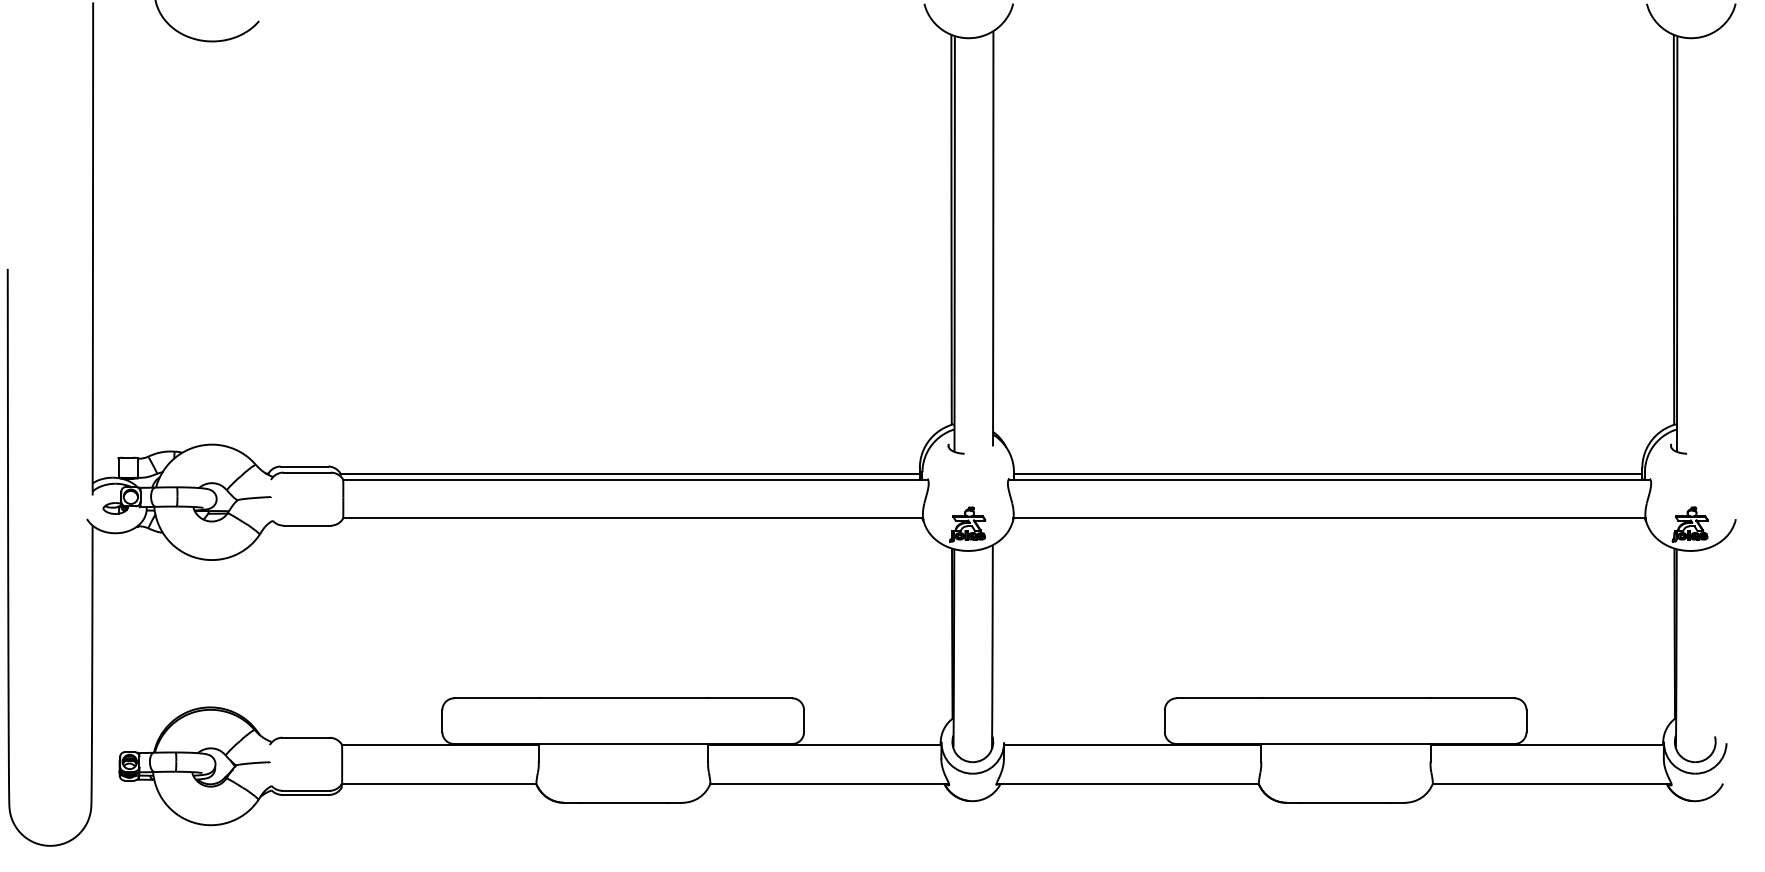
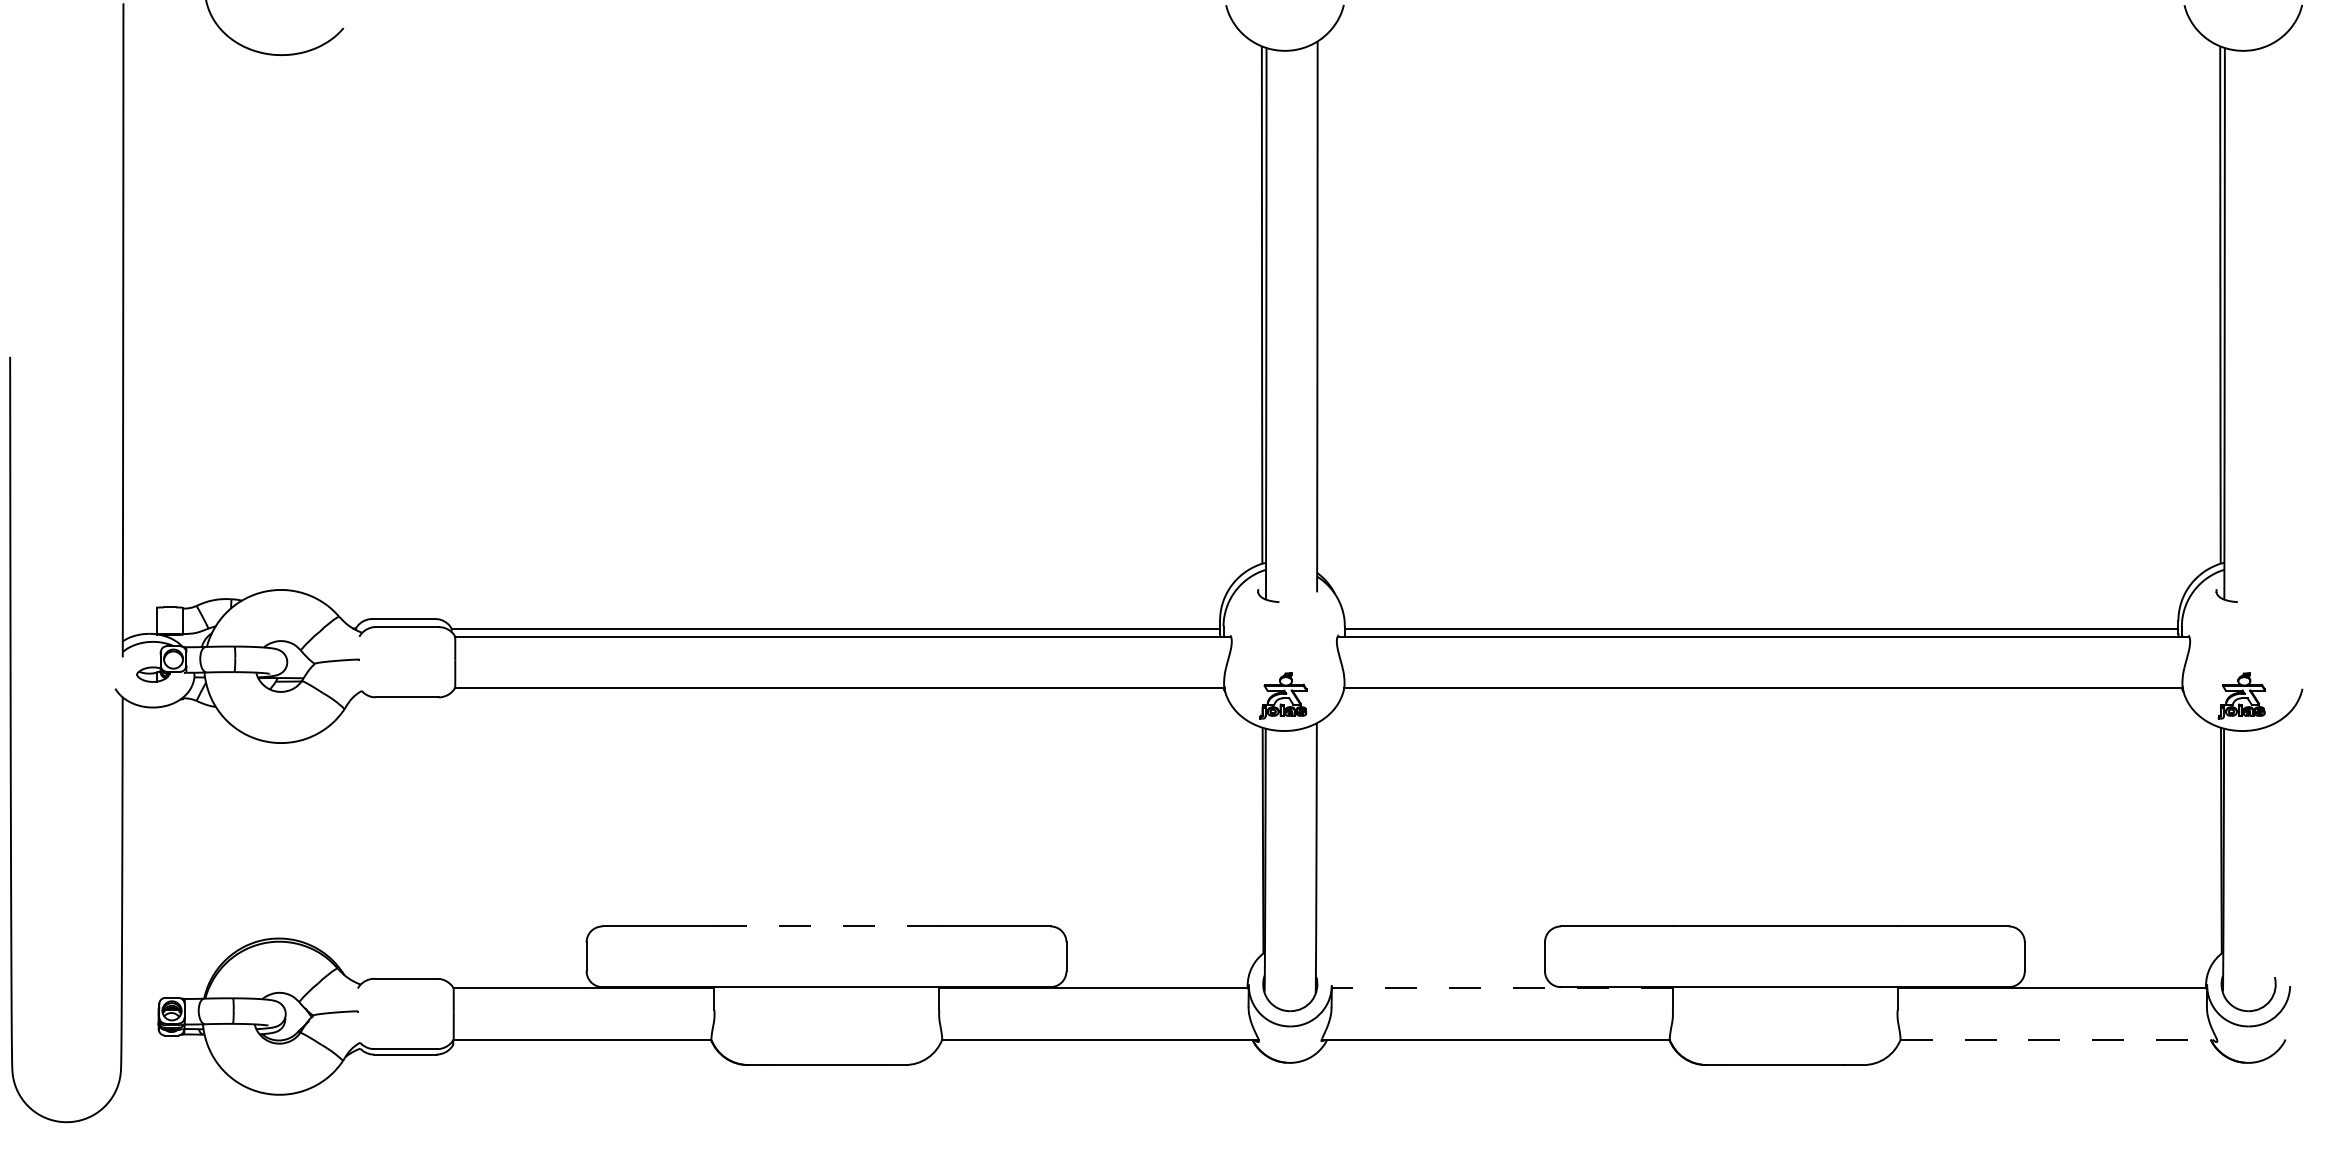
line: (624, 698) -> (828, 926), solid -> dashed
line: (1132, 745) -> (1502, 989), solid -> dashed
line: (1552, 783) -> (2059, 1039), solid -> dashed

